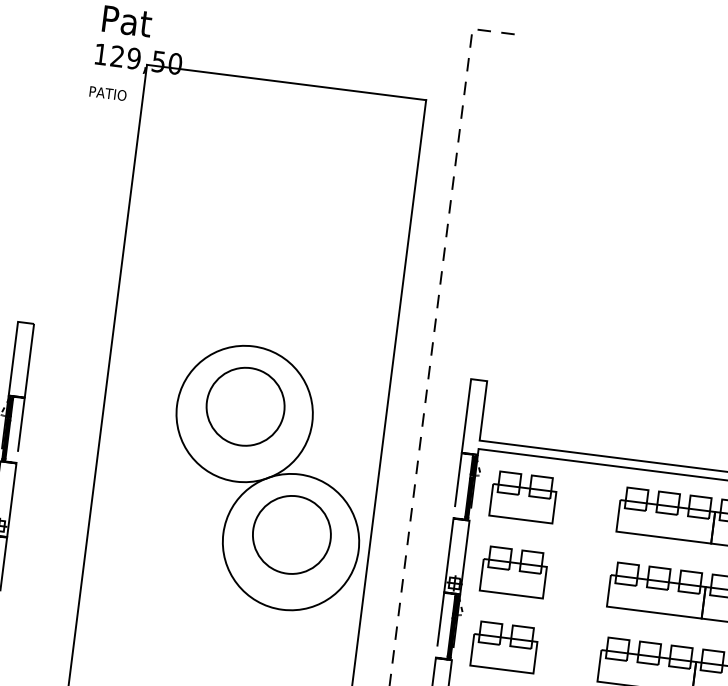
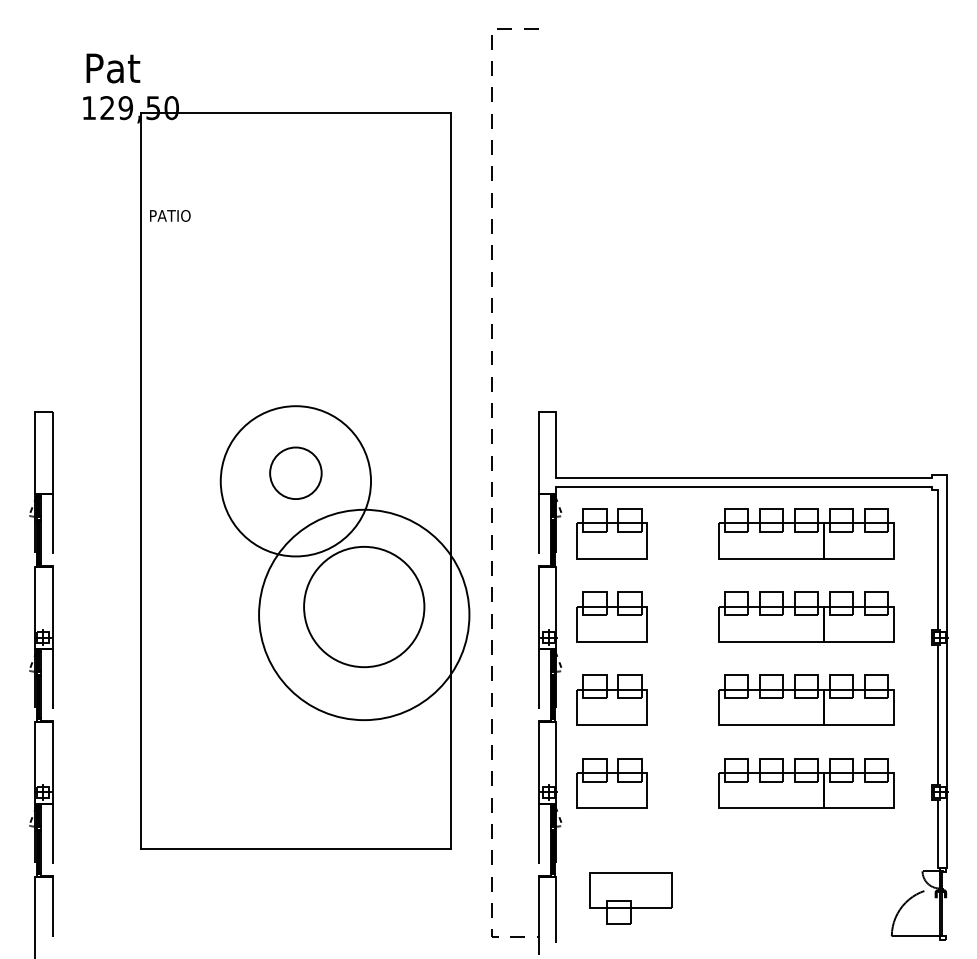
text: (108, 93) -> (170, 215), moved
circle: (245, 406) -> (295, 473), size x0.6
circle: (292, 535) -> (364, 607), size x1.4
circle: (291, 541) -> (364, 614), size x1.4

